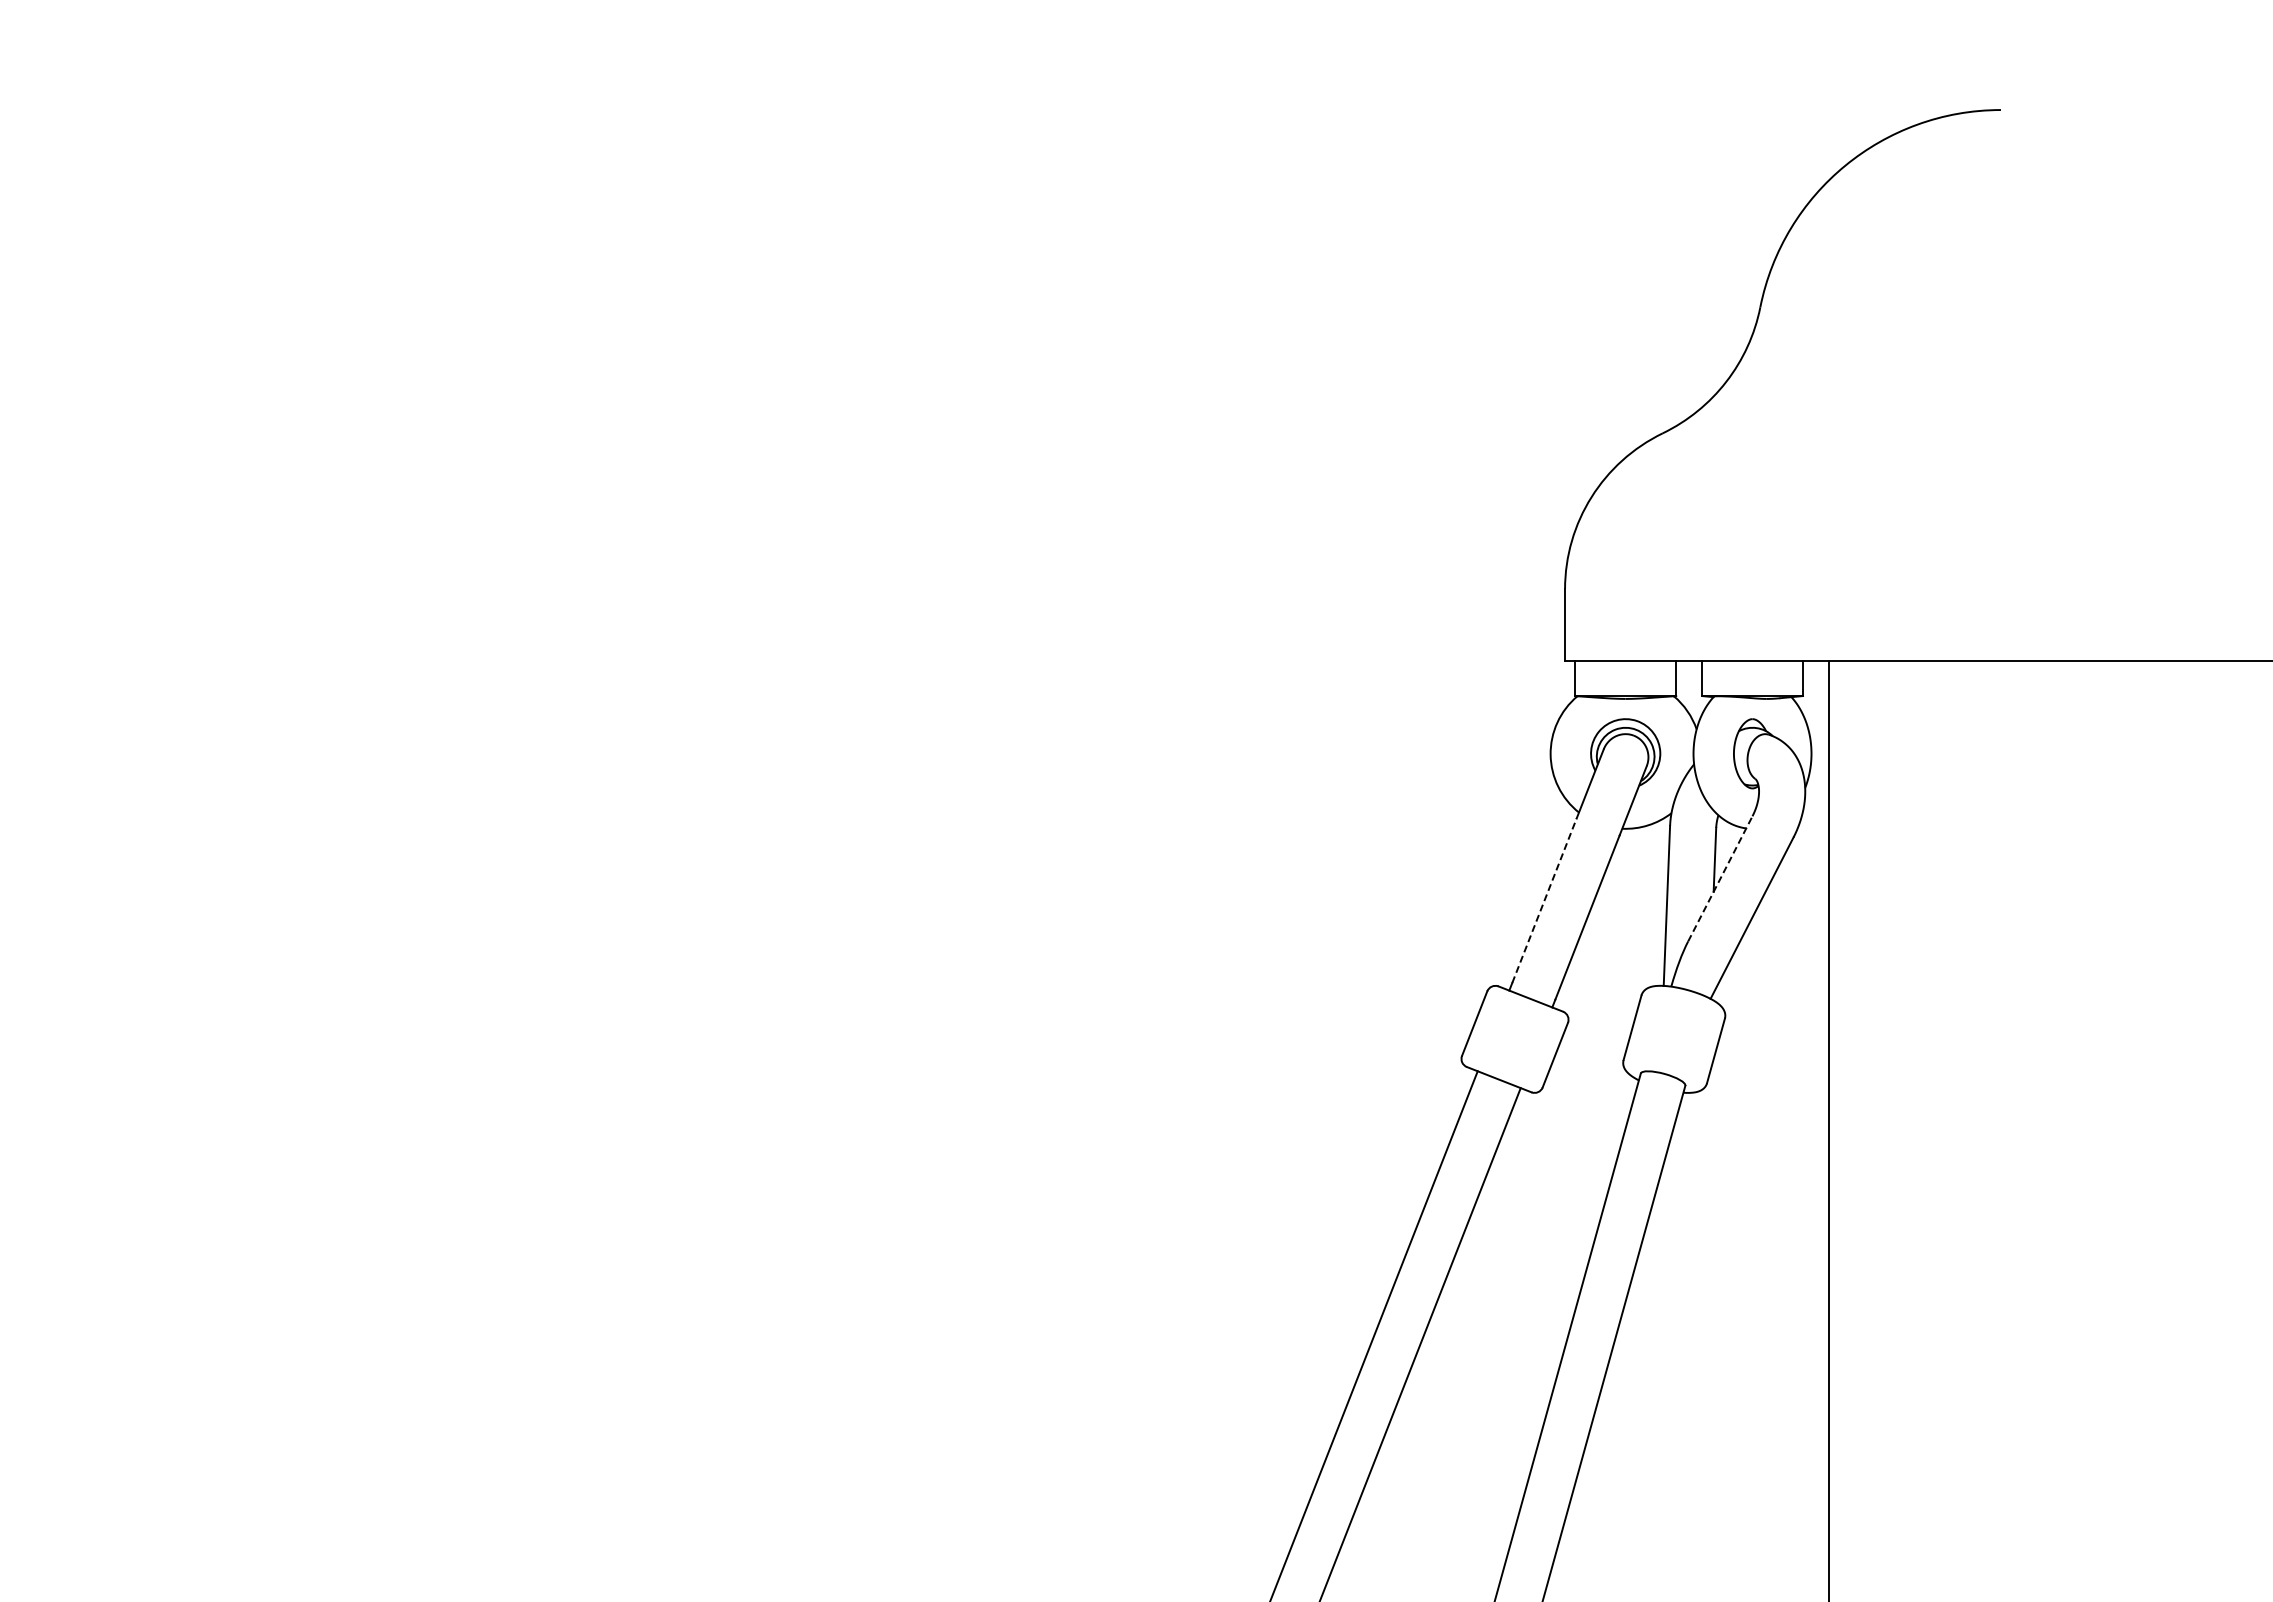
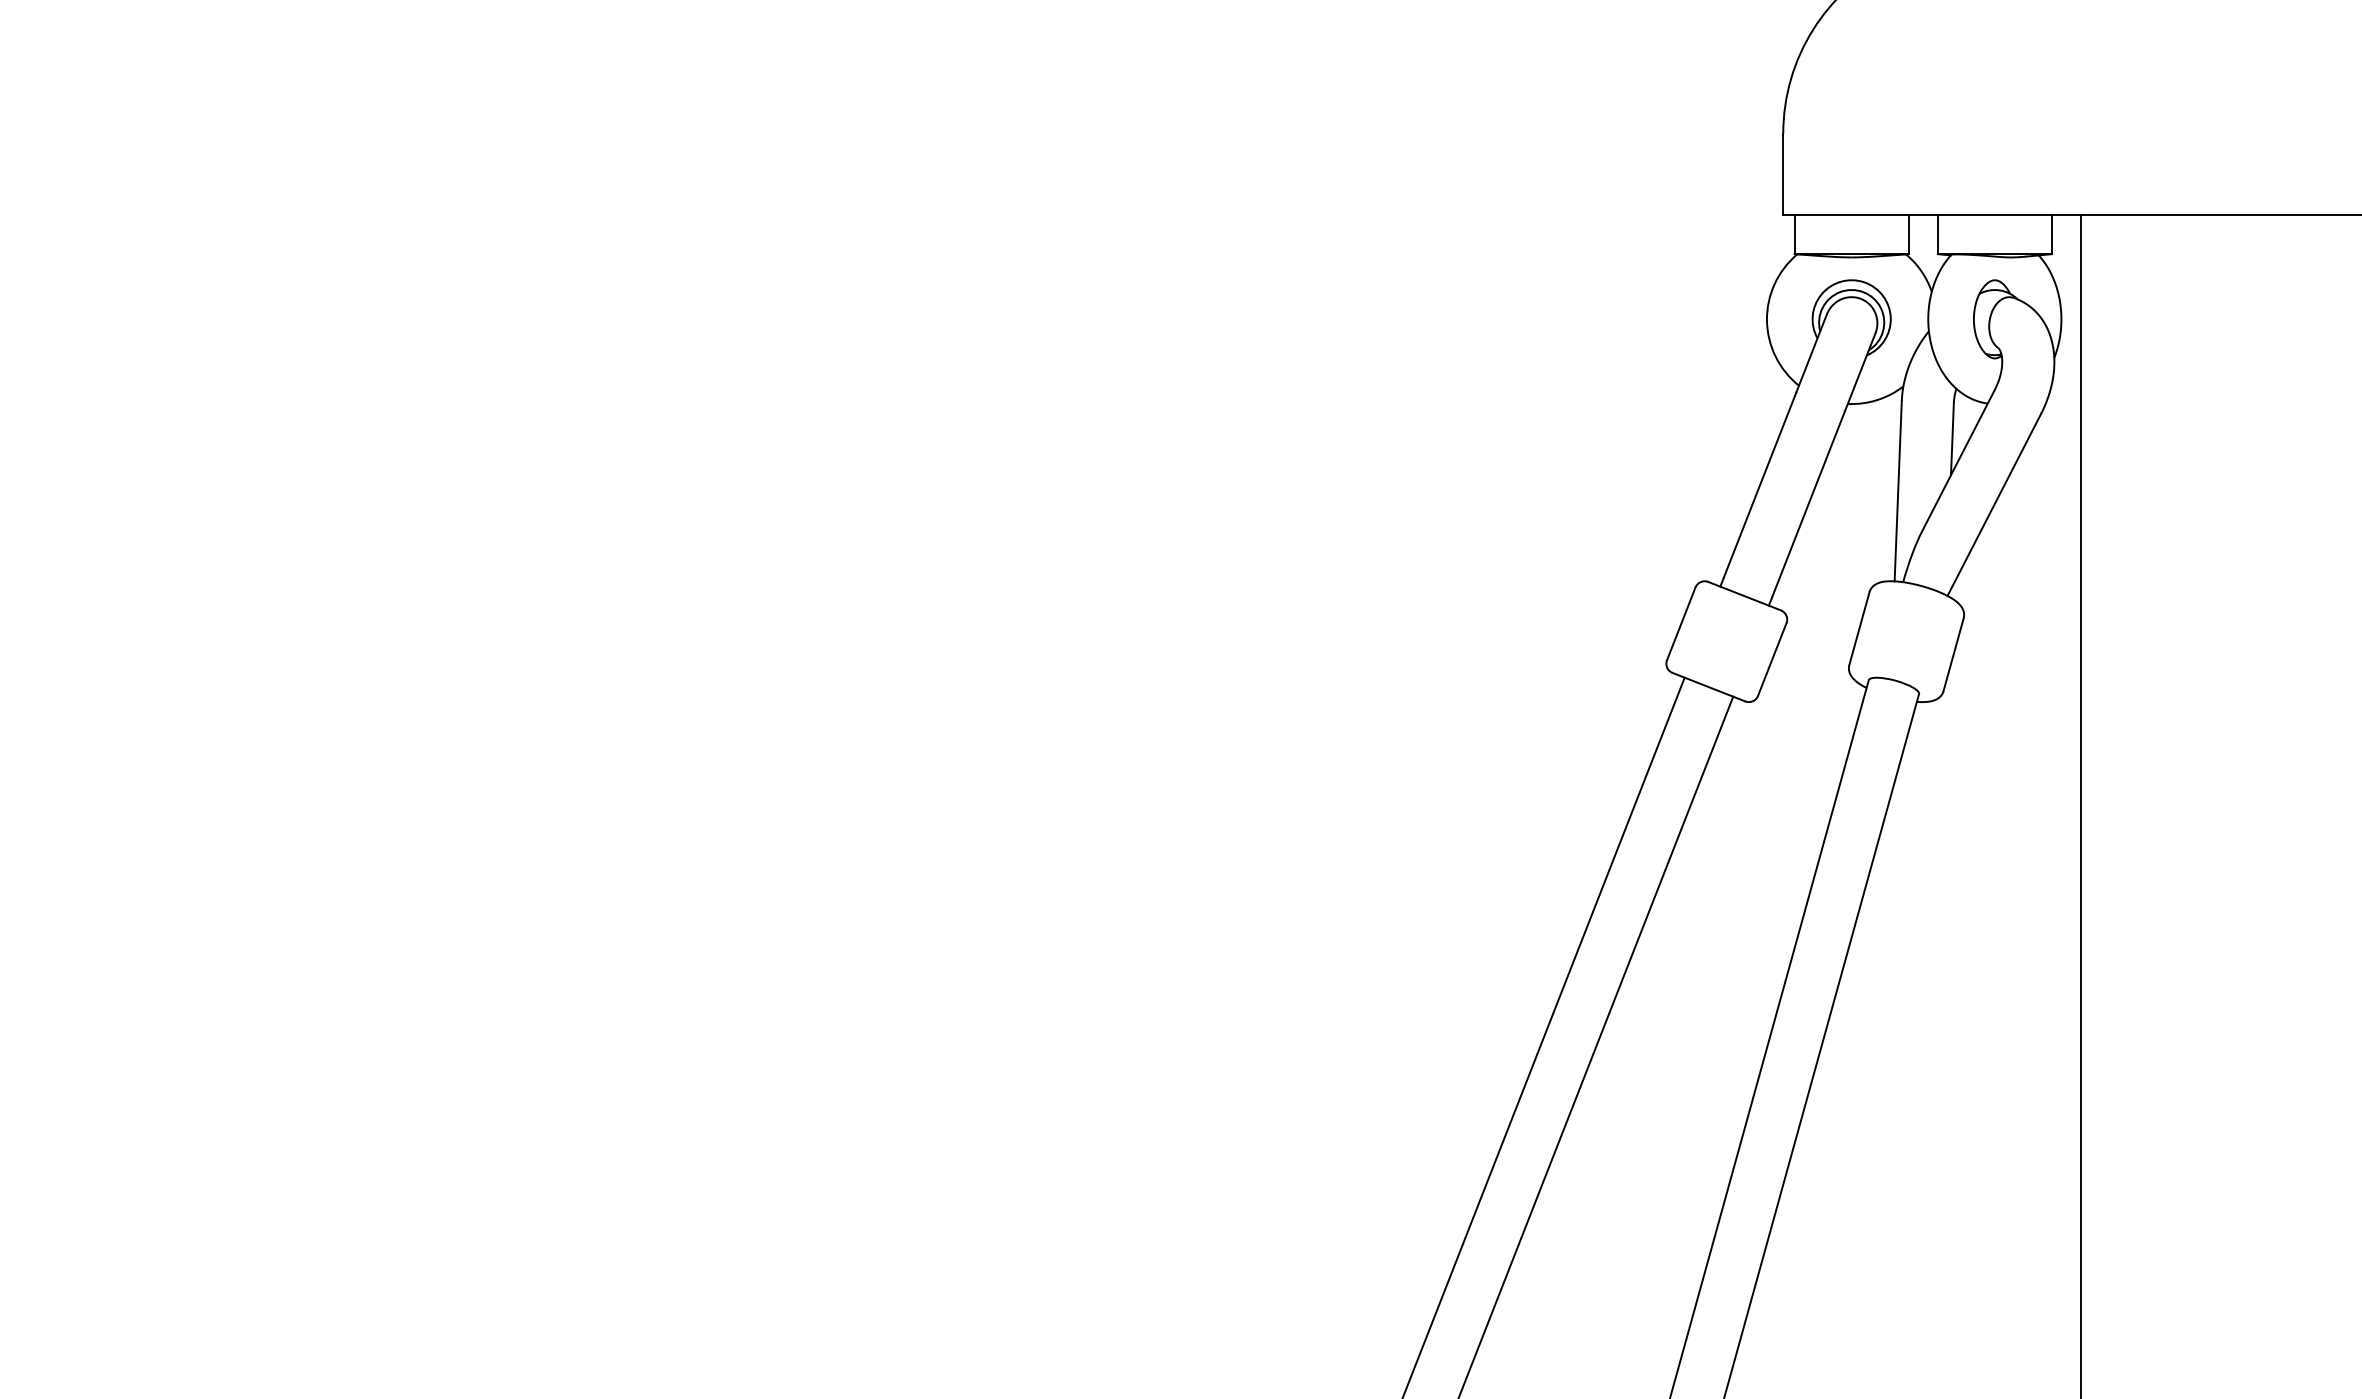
line: (1720, 878) -> (1958, 460), dashed -> solid
line: (1544, 900) -> (1760, 484), dashed -> solid

